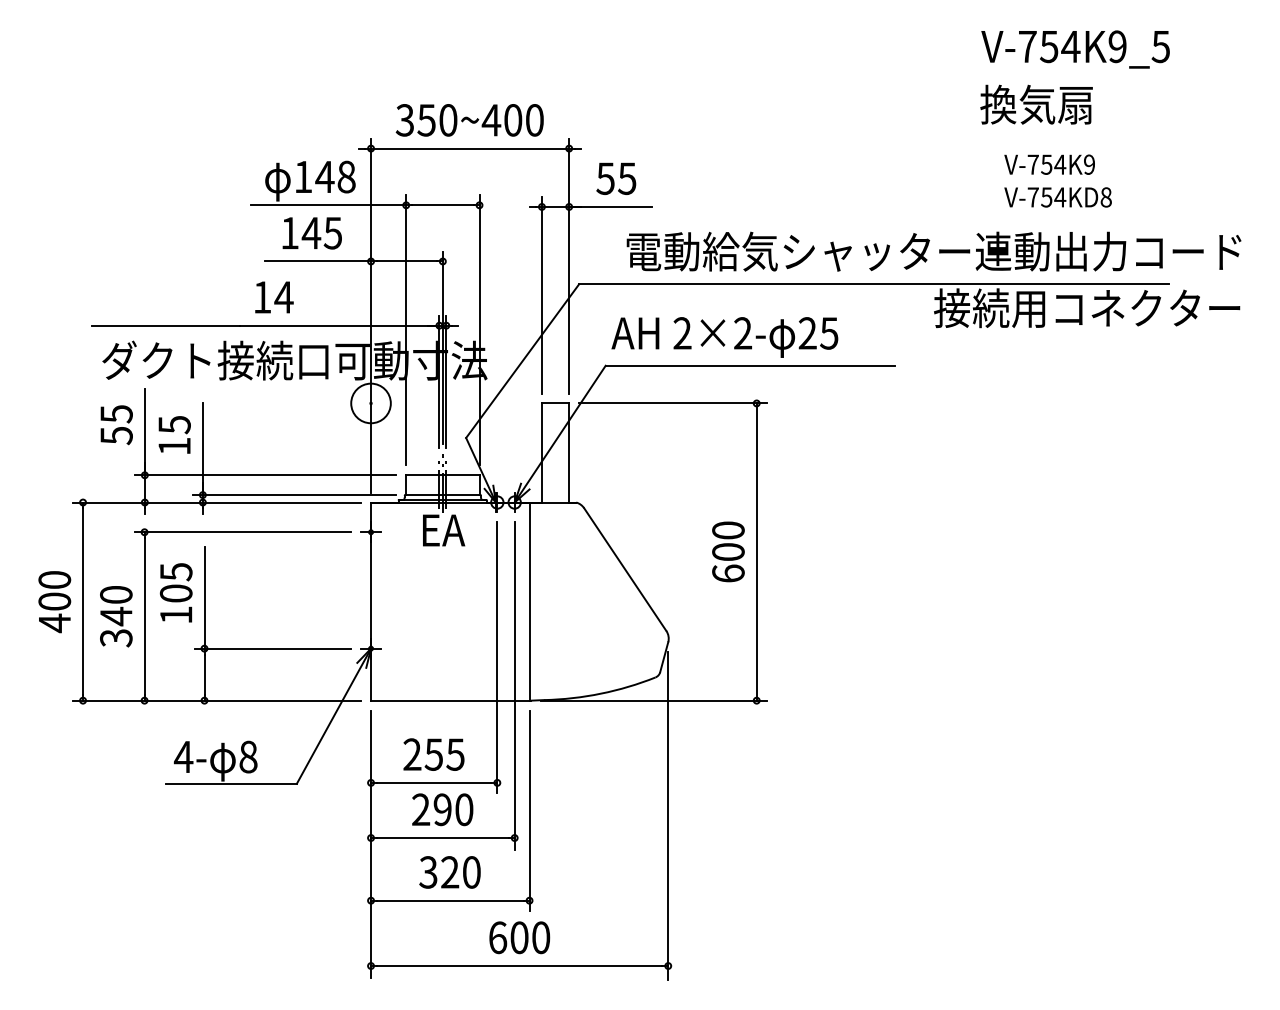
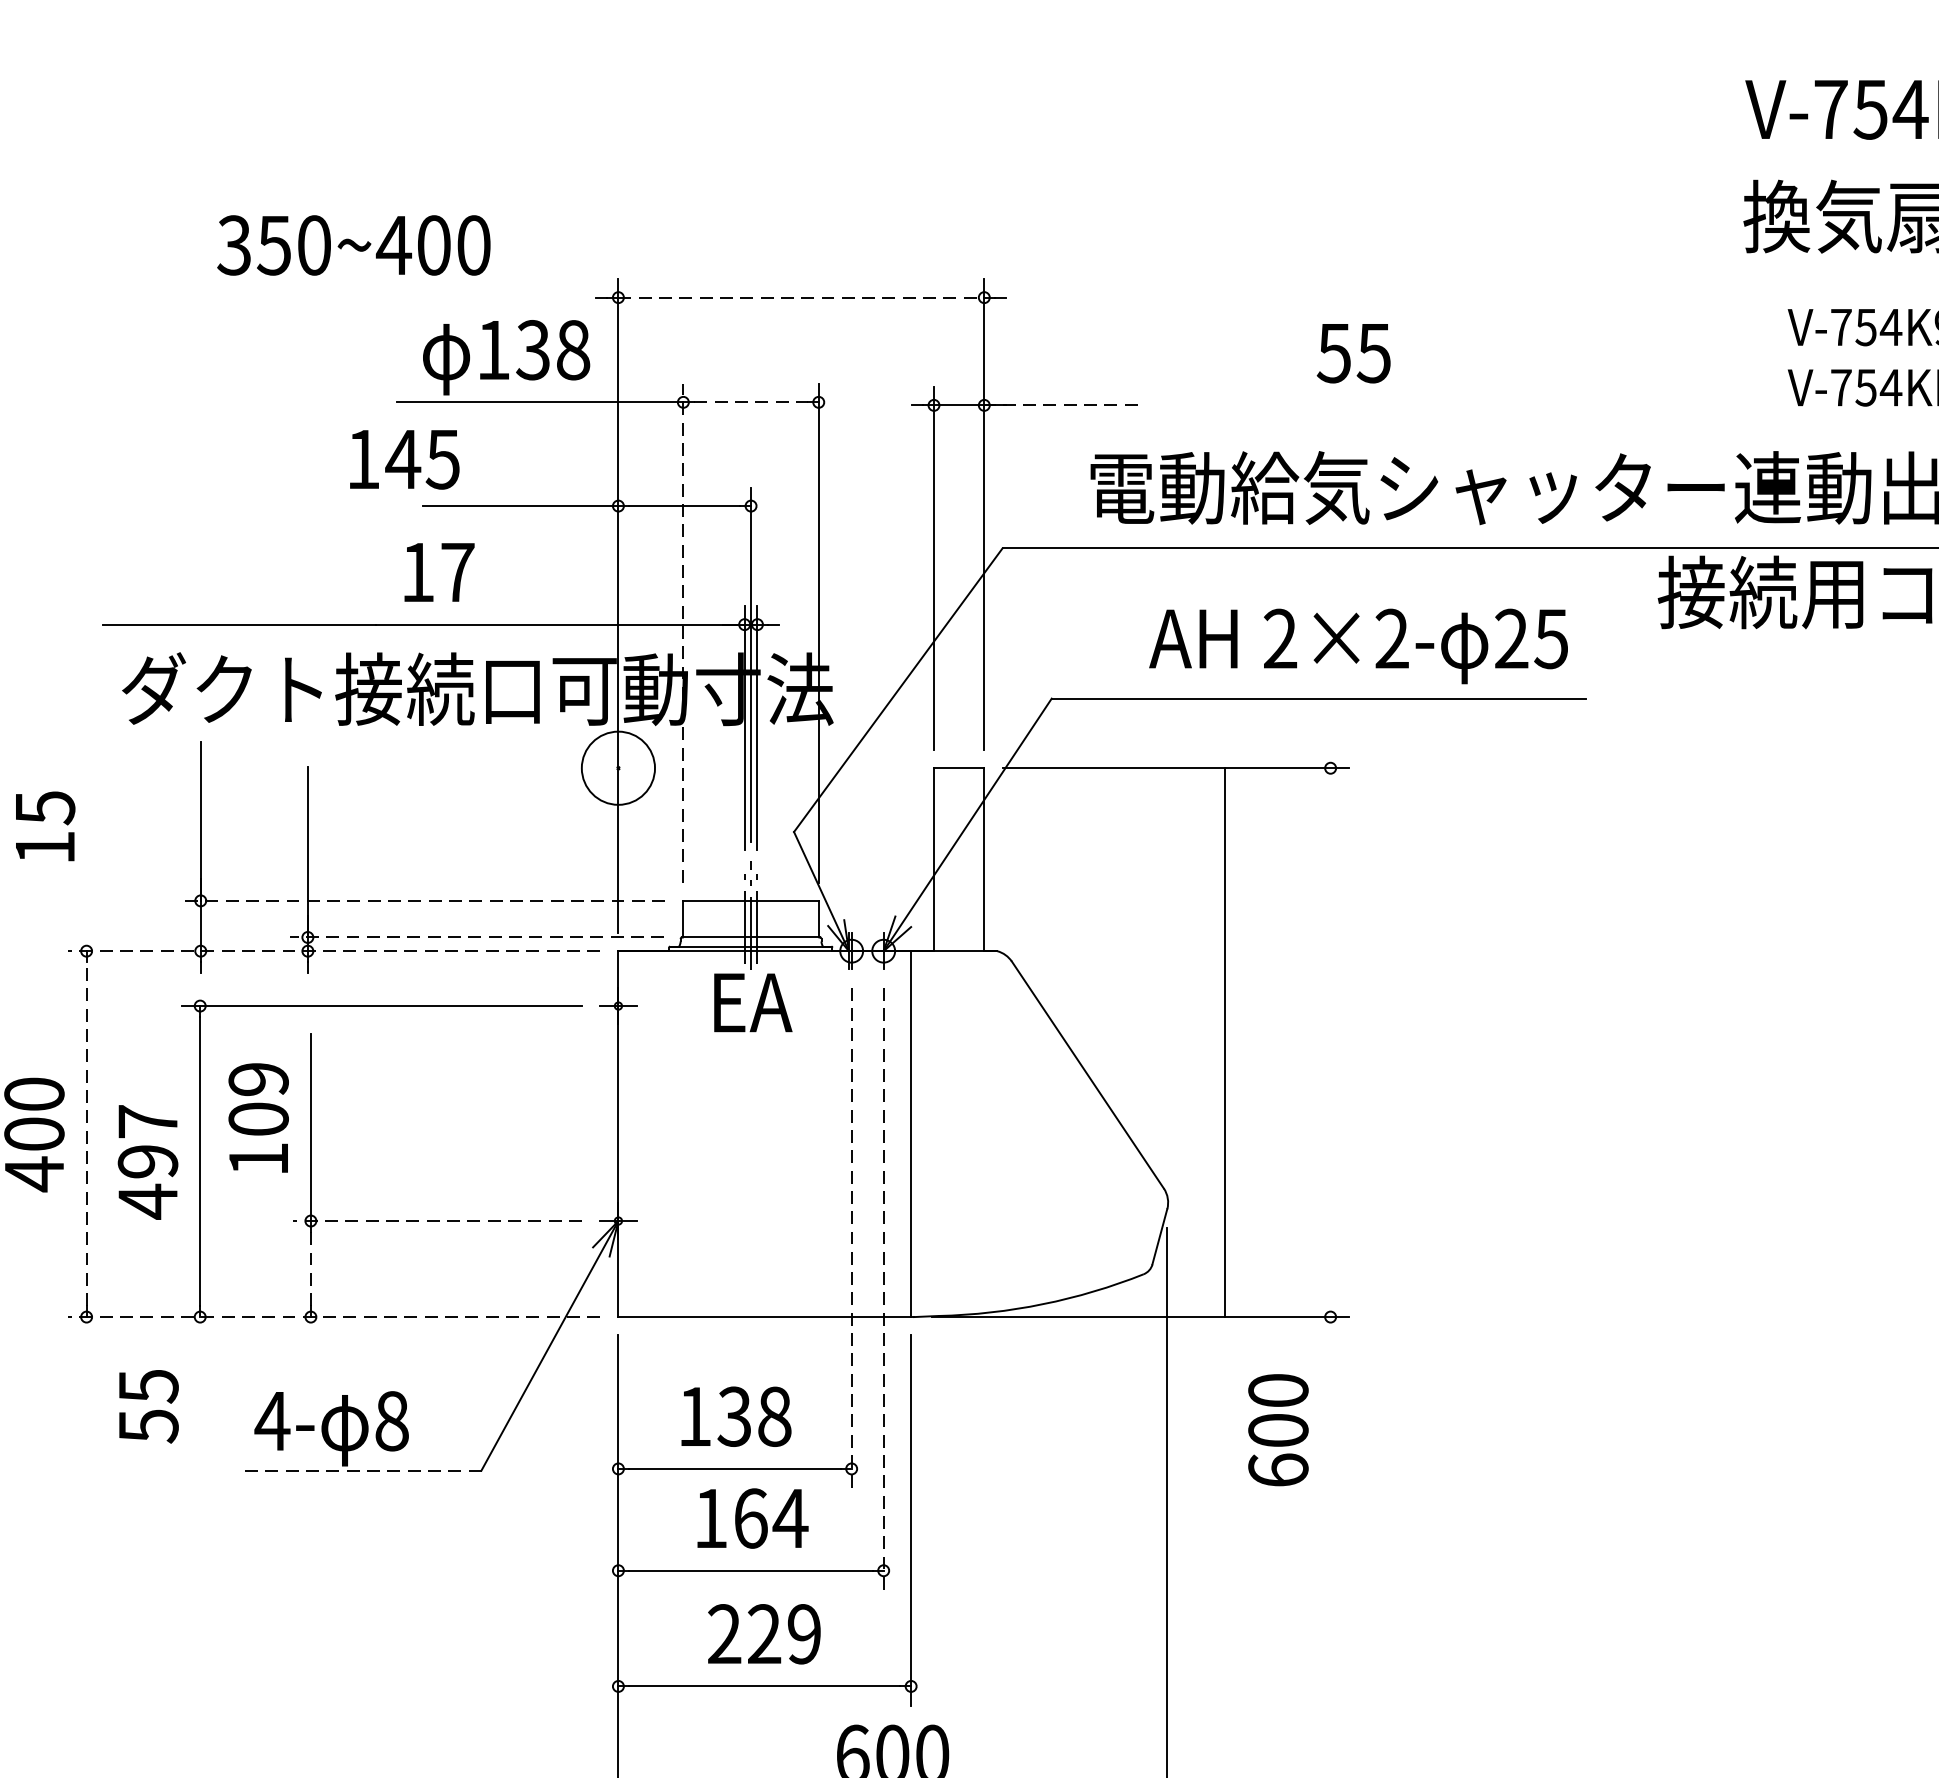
text: (469, 120) -> (353, 245), moved
line: (470, 148) -> (802, 297), solid -> dashed
text: (324, 176) -> (532, 349), 148 -> 138
text: (616, 178) -> (1354, 352), moved
line: (442, 205) -> (750, 402), solid -> dashed
line: (610, 206) -> (1060, 404), solid -> dashed
text: (311, 233) -> (403, 459), moved
text: (283, 297) -> (456, 572), 14 -> 17
line: (406, 330) -> (683, 633), solid -> dashed
text: (724, 337) -> (1357, 646), moved
text: (116, 425) -> (148, 1407), moved
text: (174, 434) -> (44, 825), moved
line: (265, 475) -> (423, 901), solid -> dashed
line: (293, 495) -> (475, 938), solid -> dashed
line: (217, 502) -> (334, 951), solid -> dashed
text: (728, 551) -> (1278, 1429), moved
line: (756, 551) -> (1224, 1041), moved
text: (175, 572) -> (257, 1080), 105 -> 109
line: (83, 601) -> (87, 1133), solid -> dashed
text: (116, 616) -> (148, 1161), 340 -> 497
line: (272, 648) -> (436, 1220), solid -> dashed
line: (497, 658) -> (851, 1239), solid -> dashed
line: (204, 674) -> (310, 1268), solid -> dashed
line: (514, 686) -> (883, 1290), solid -> dashed
line: (217, 700) -> (334, 1316), solid -> dashed
text: (433, 754) -> (733, 1416), 255 -> 138
line: (231, 783) -> (360, 1470), solid -> dashed
text: (442, 809) -> (750, 1518), 290 -> 164
text: (449, 872) -> (763, 1634), 320 -> 229

